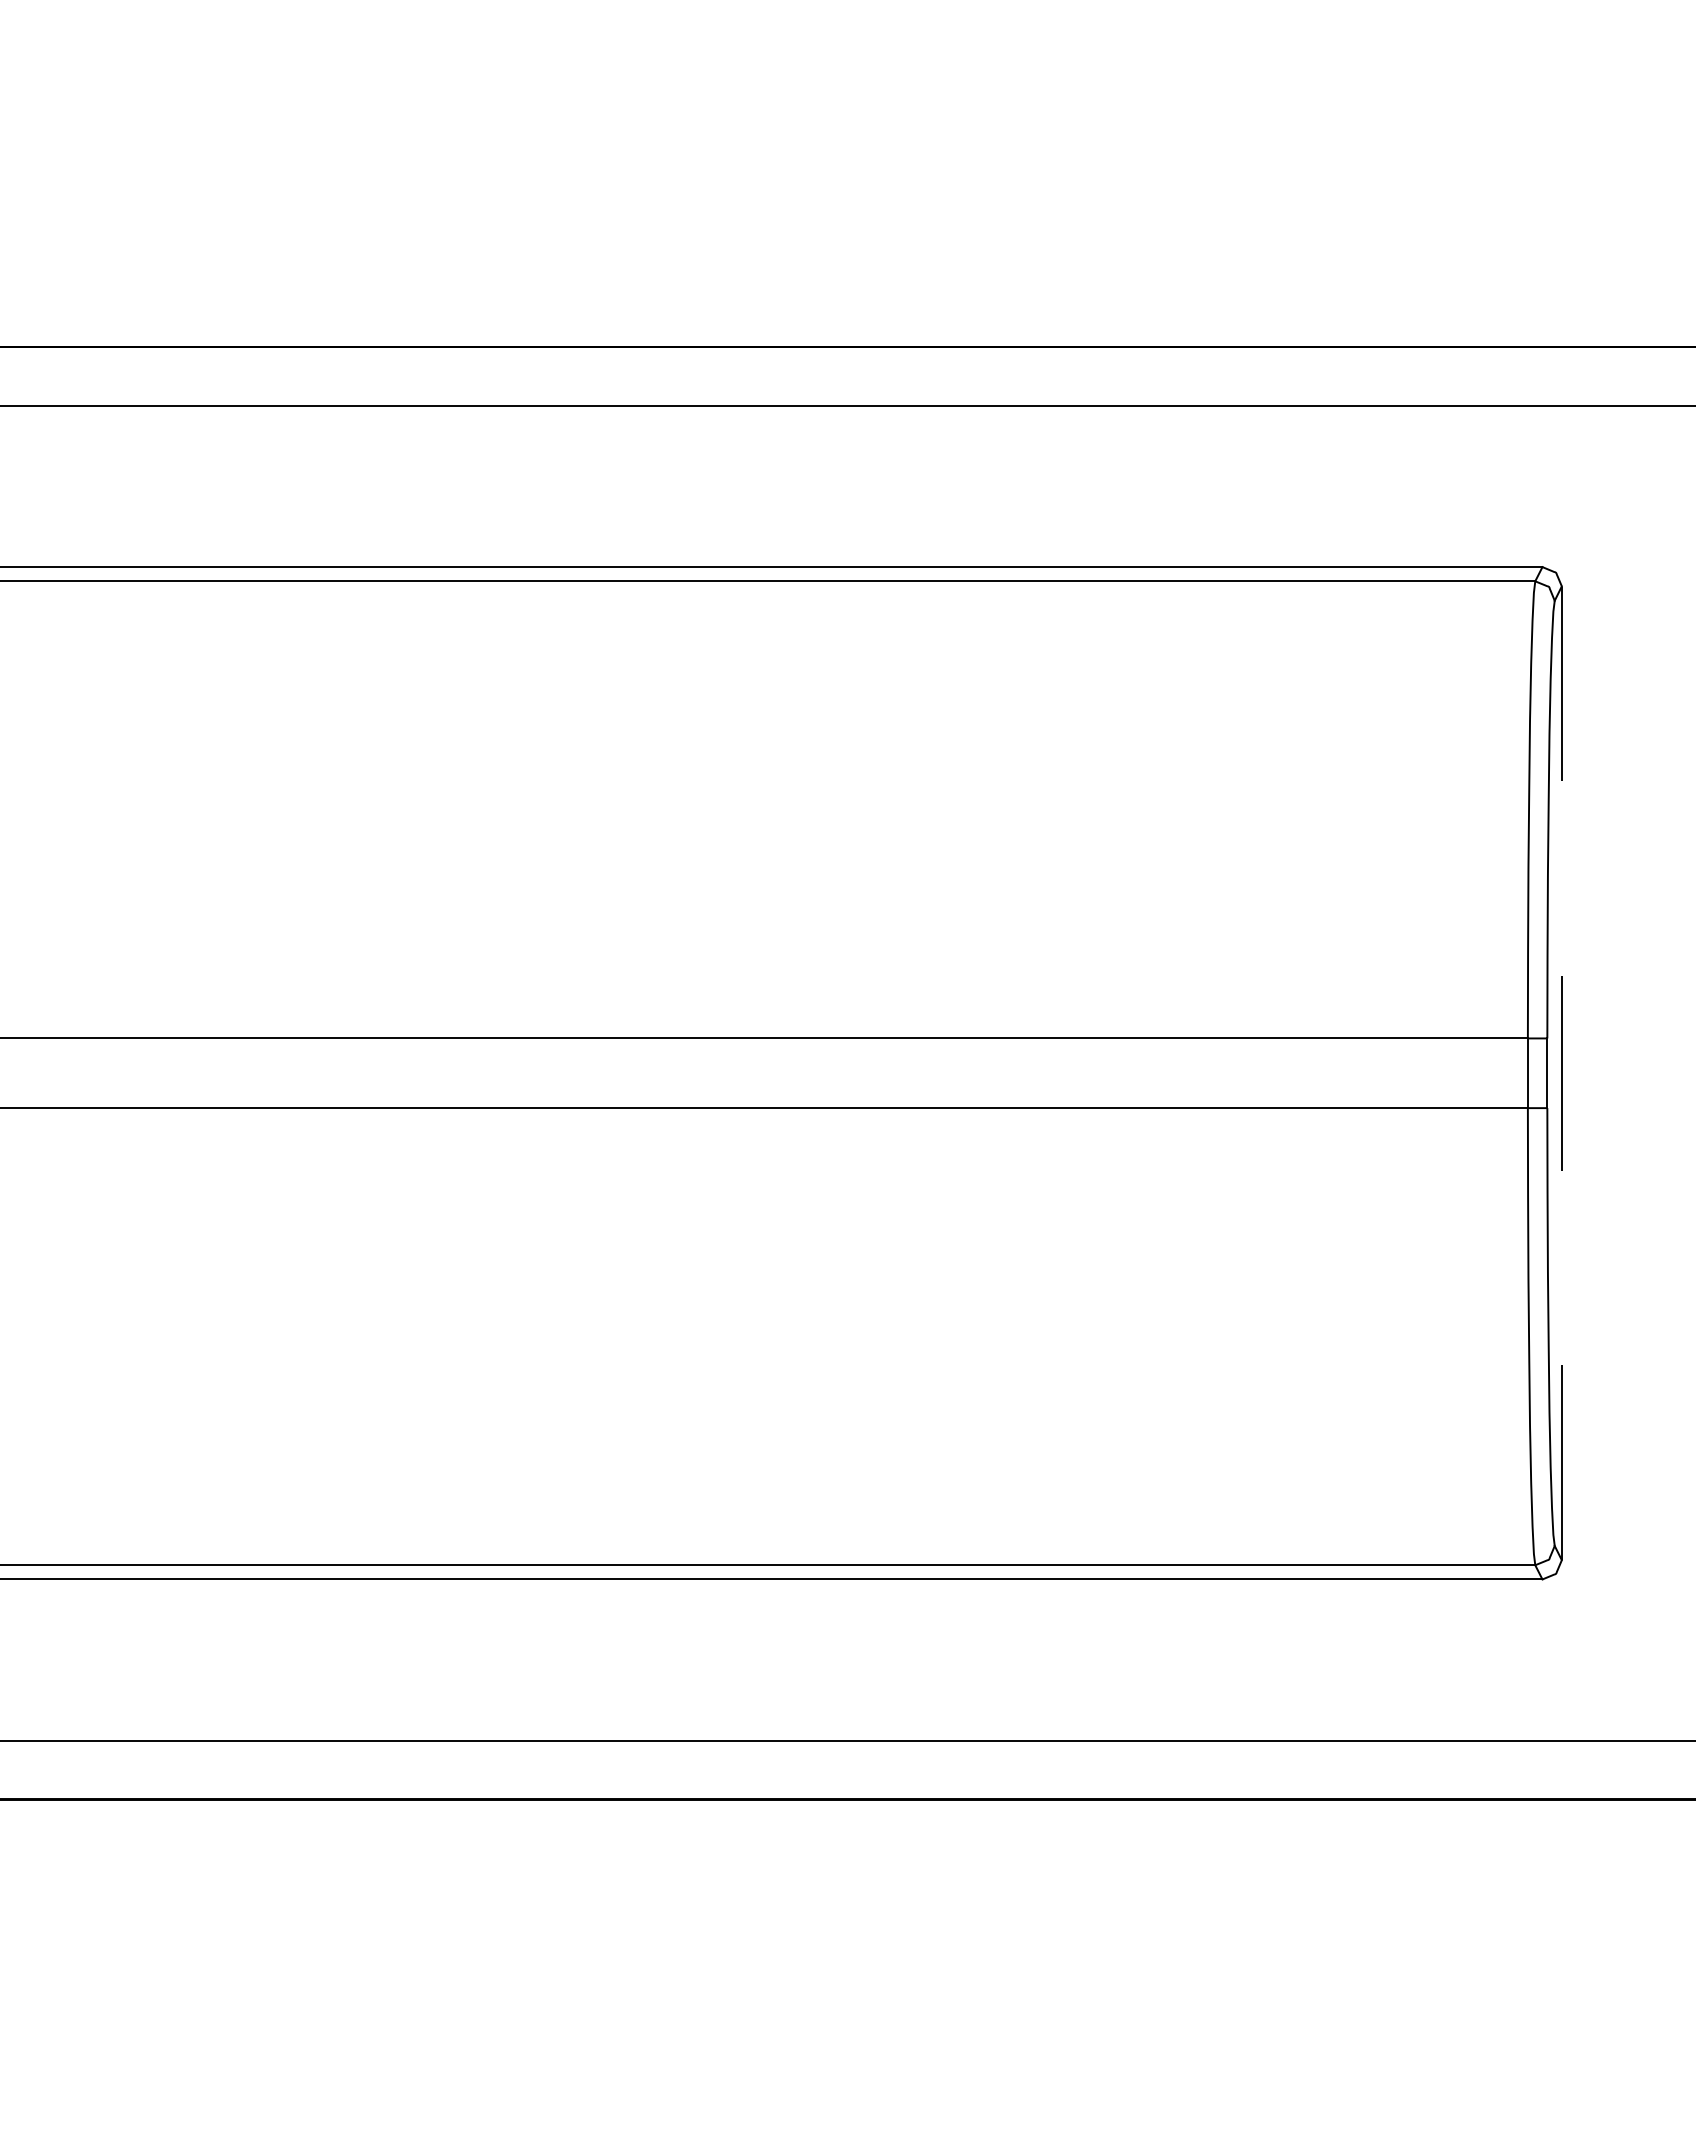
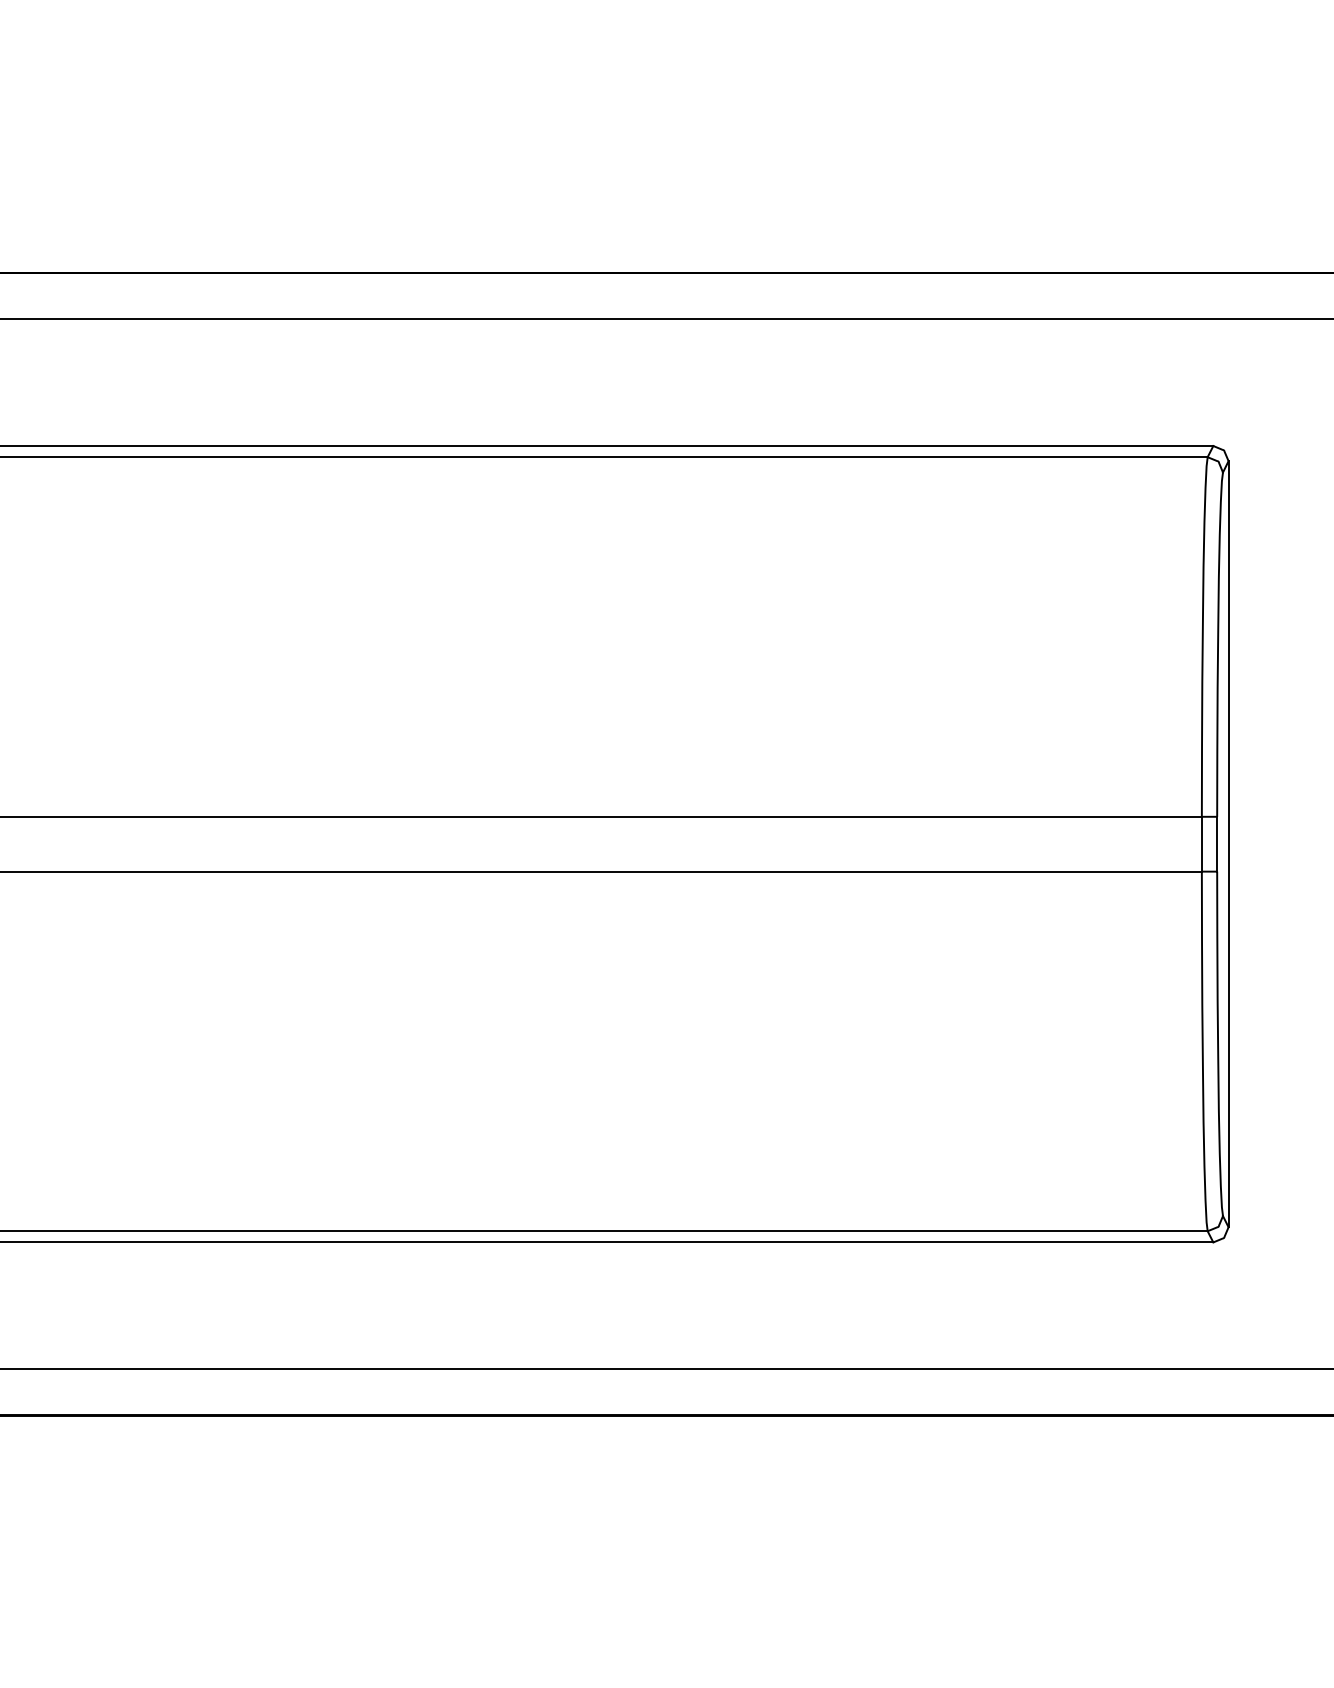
line: (1561, 1073) -> (1228, 844), dashed -> solid

